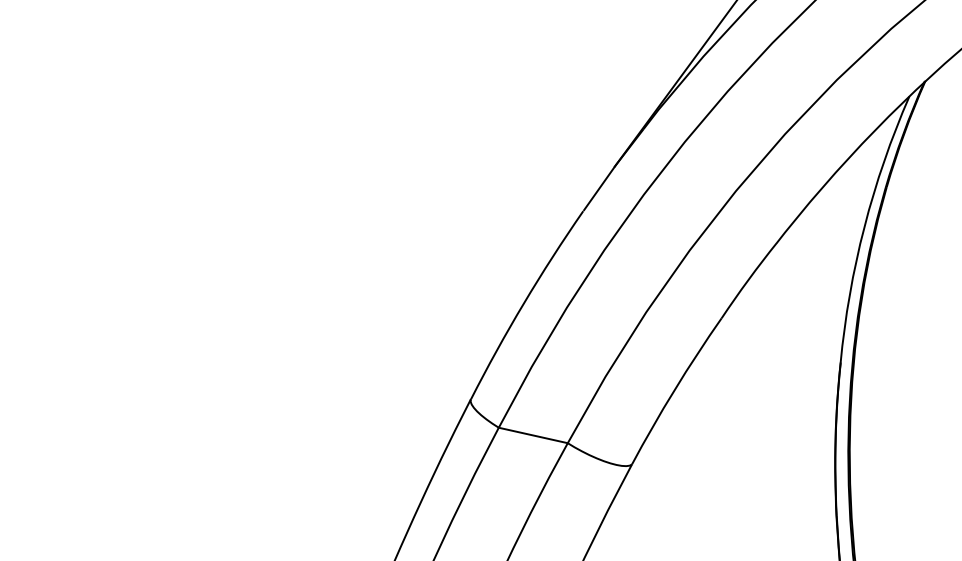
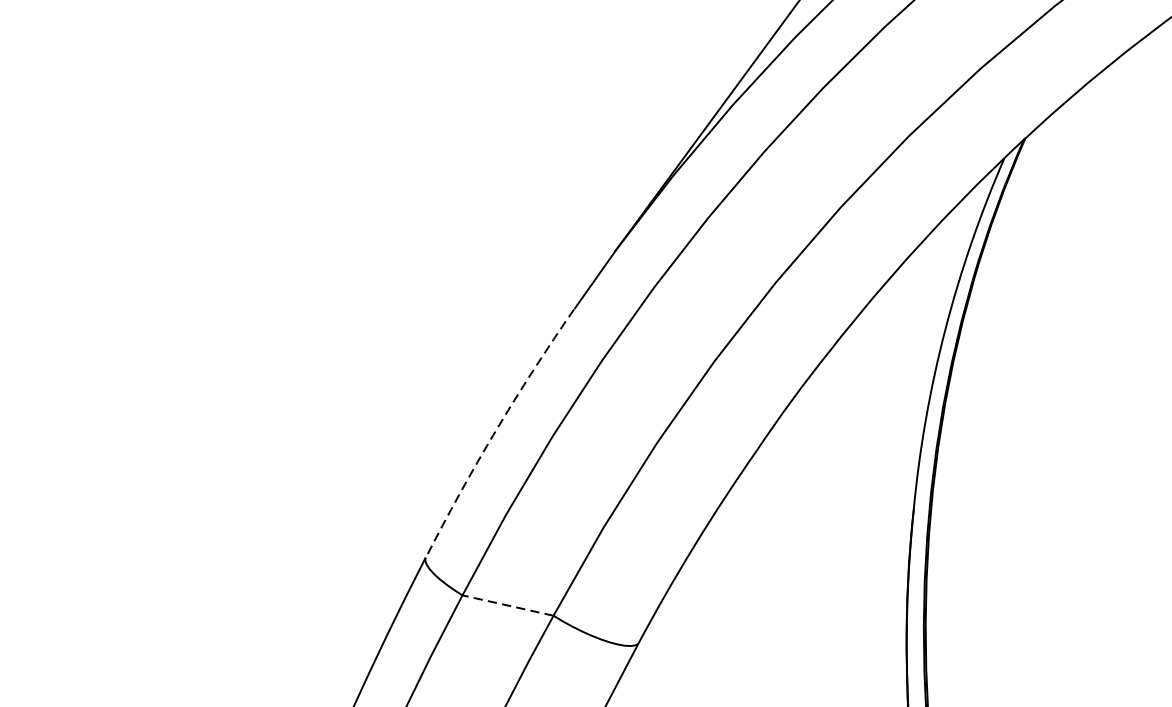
arc: (524, 303) -> (496, 431), solid -> dashed
line: (532, 435) -> (506, 605), solid -> dashed

